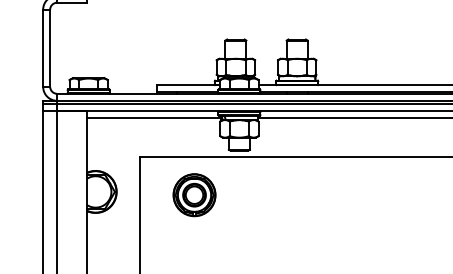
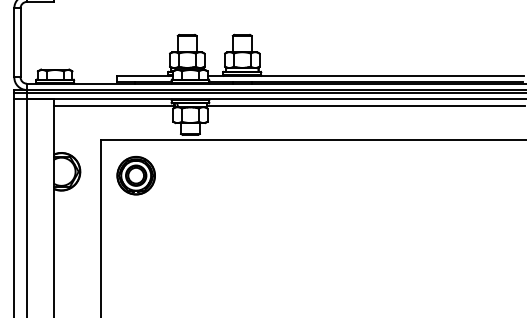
part: (193, 194) -> (135, 175), moved

